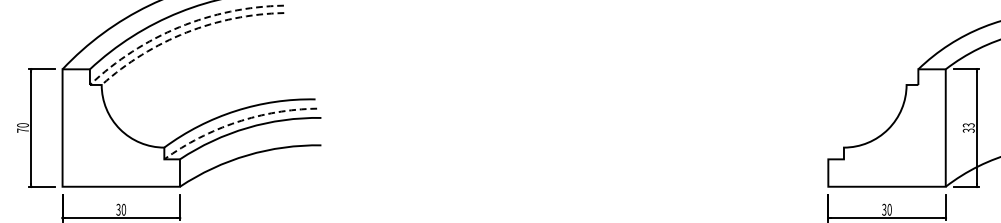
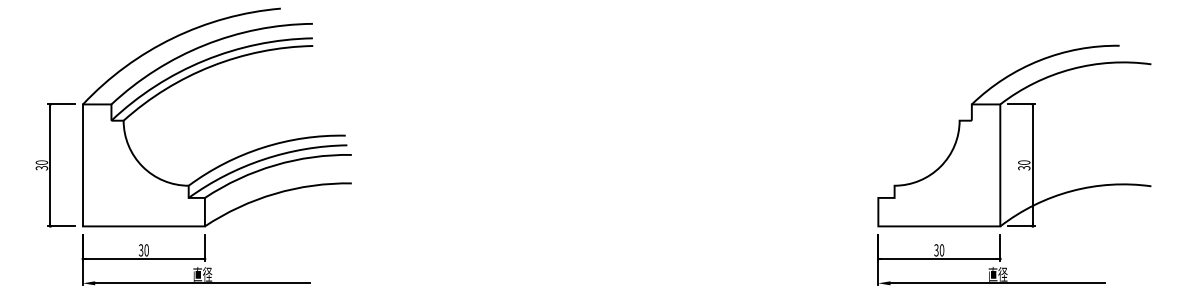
arc: (179, 27) -> (204, 60), dashed -> solid
arc: (186, 32) -> (211, 66), dashed -> solid
arc: (236, 122) -> (263, 159), dashed -> solid
text: (969, 125) -> (1024, 162), 33 -> 30
text: (22, 130) -> (41, 167), 70 -> 30

